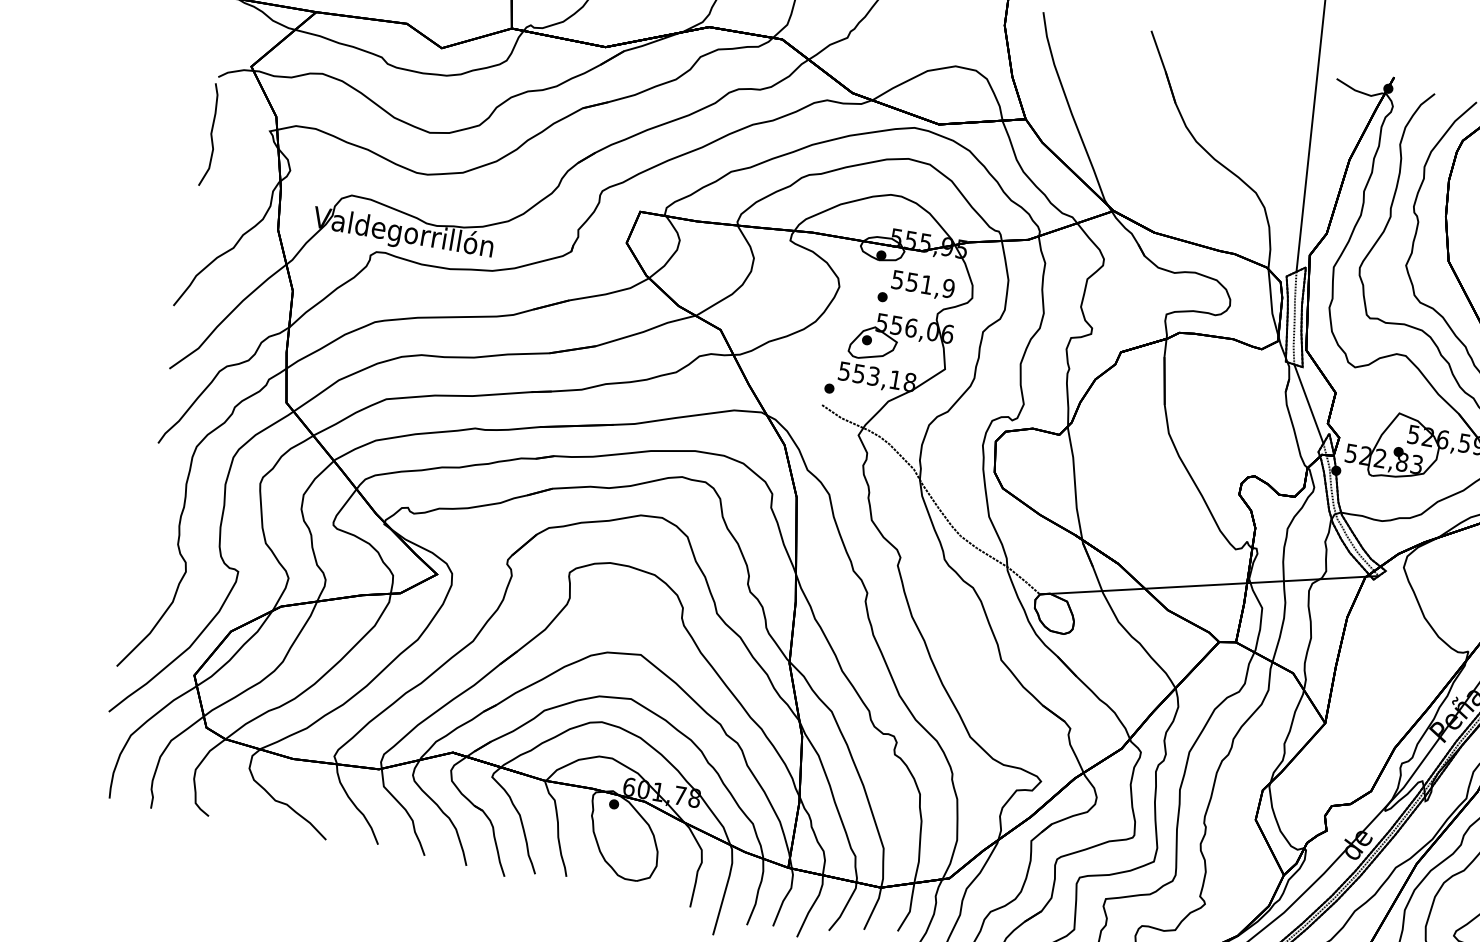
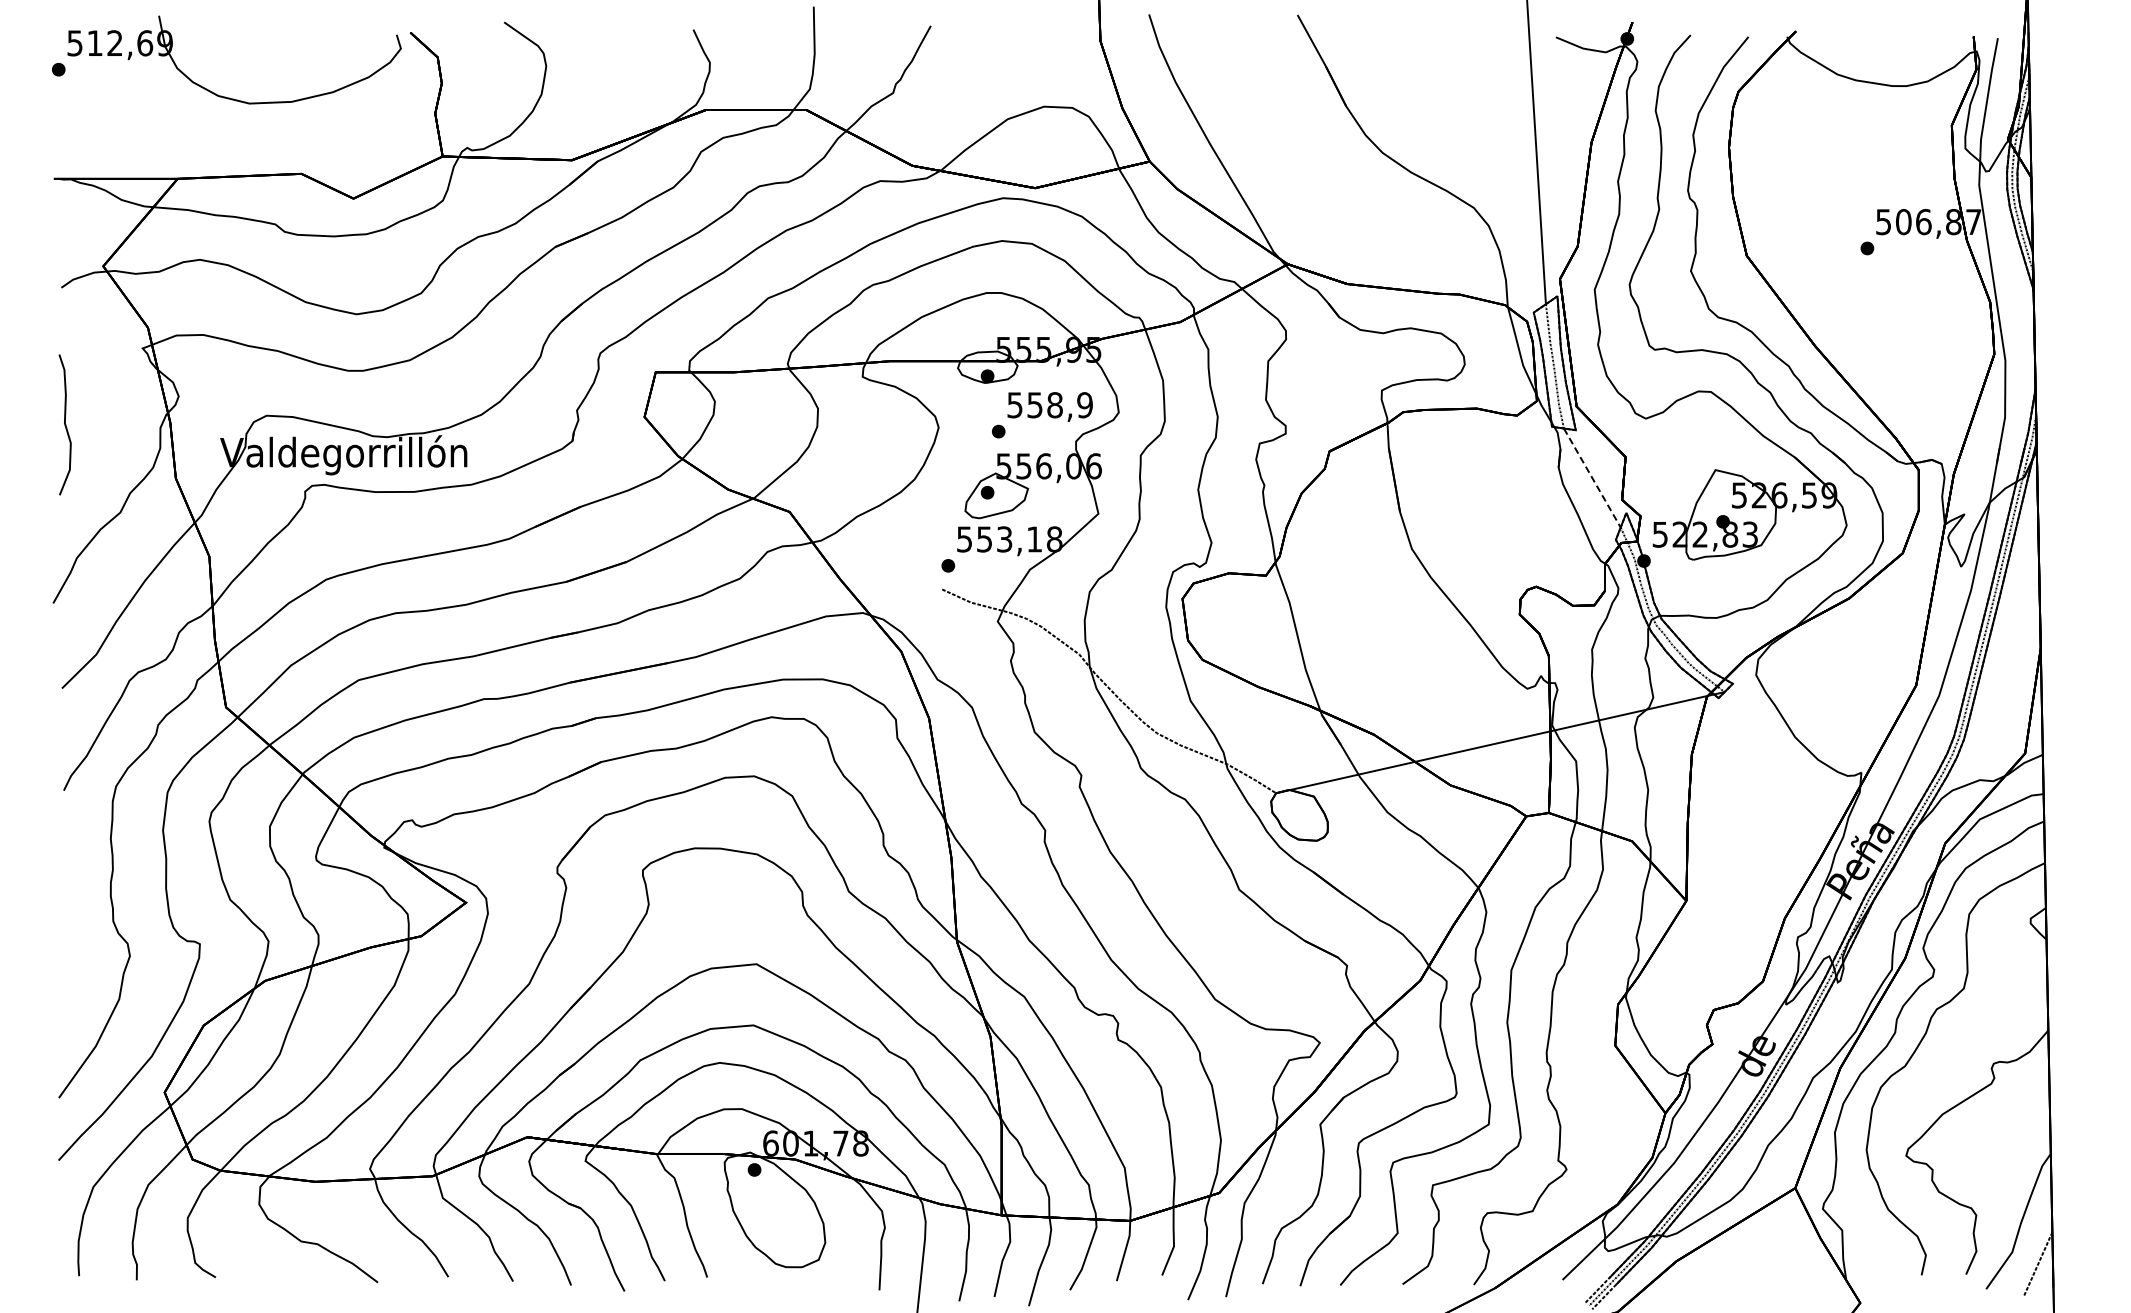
curve: (210, 134) -> (64, 424), moved
text: (926, 285) -> (1054, 405), 551,9 -> 558,9
line: (1308, 404) -> (1592, 478), solid -> dashed

